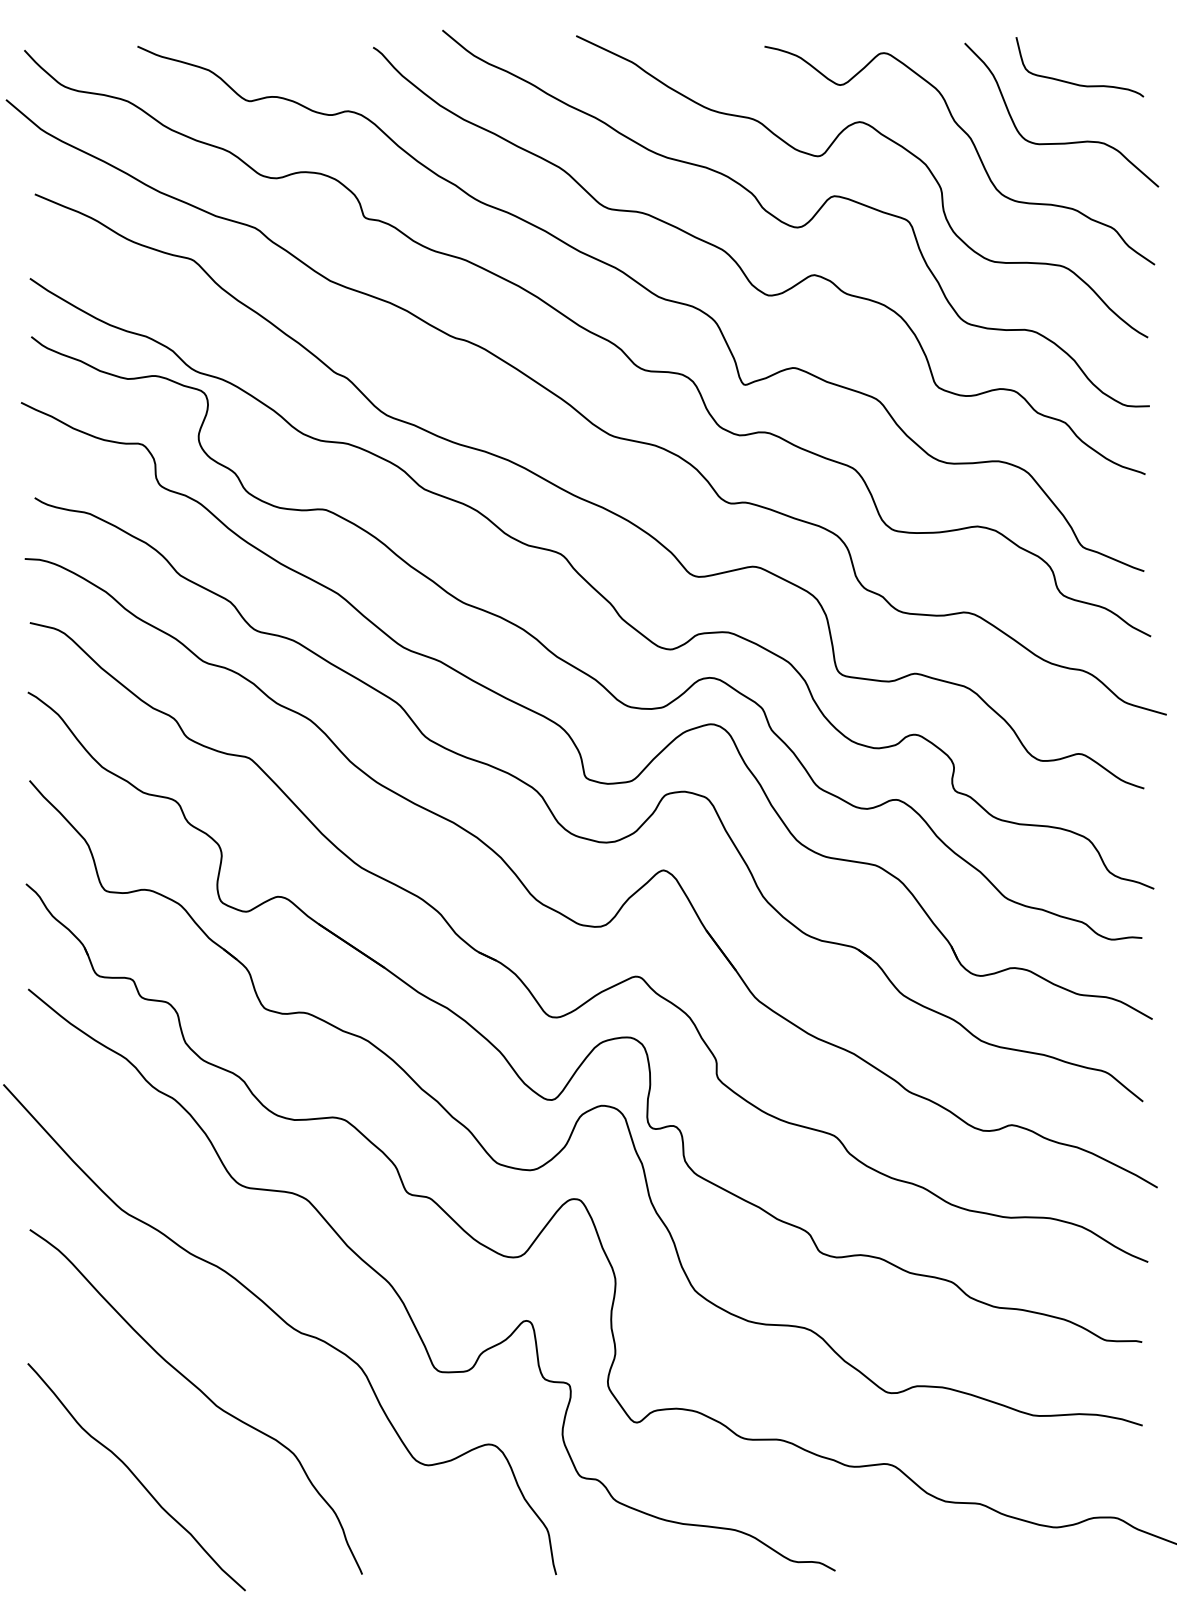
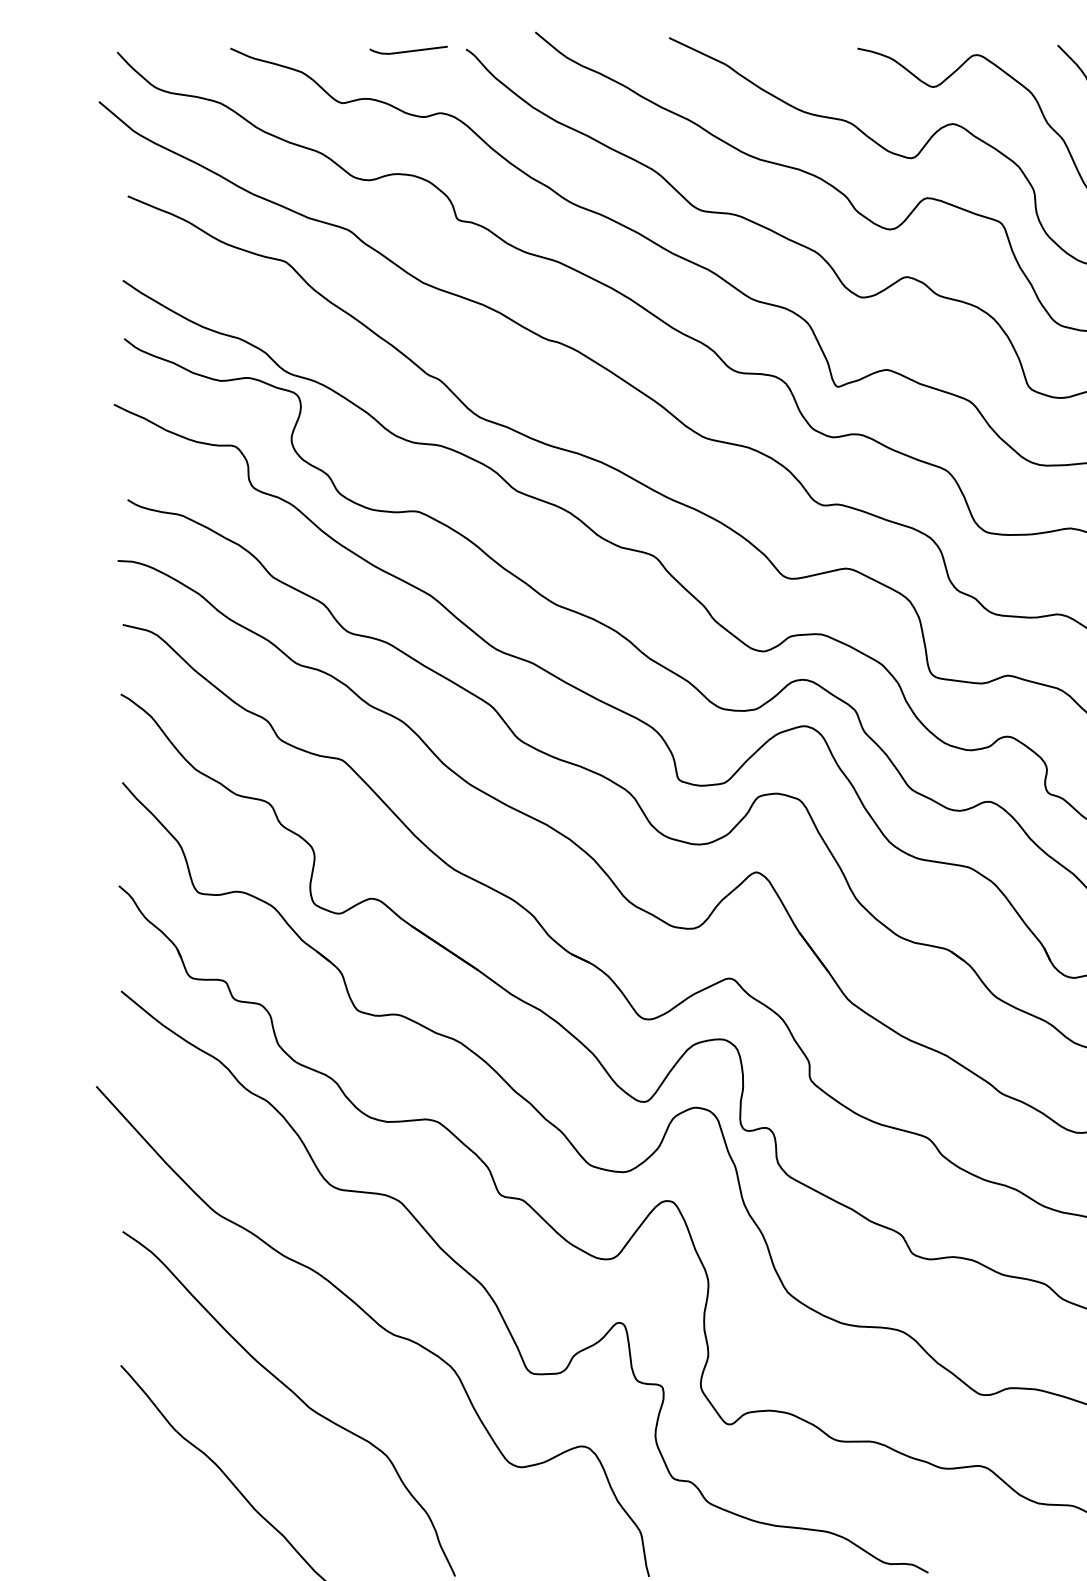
line: (315, 48) -> (408, 50), added

